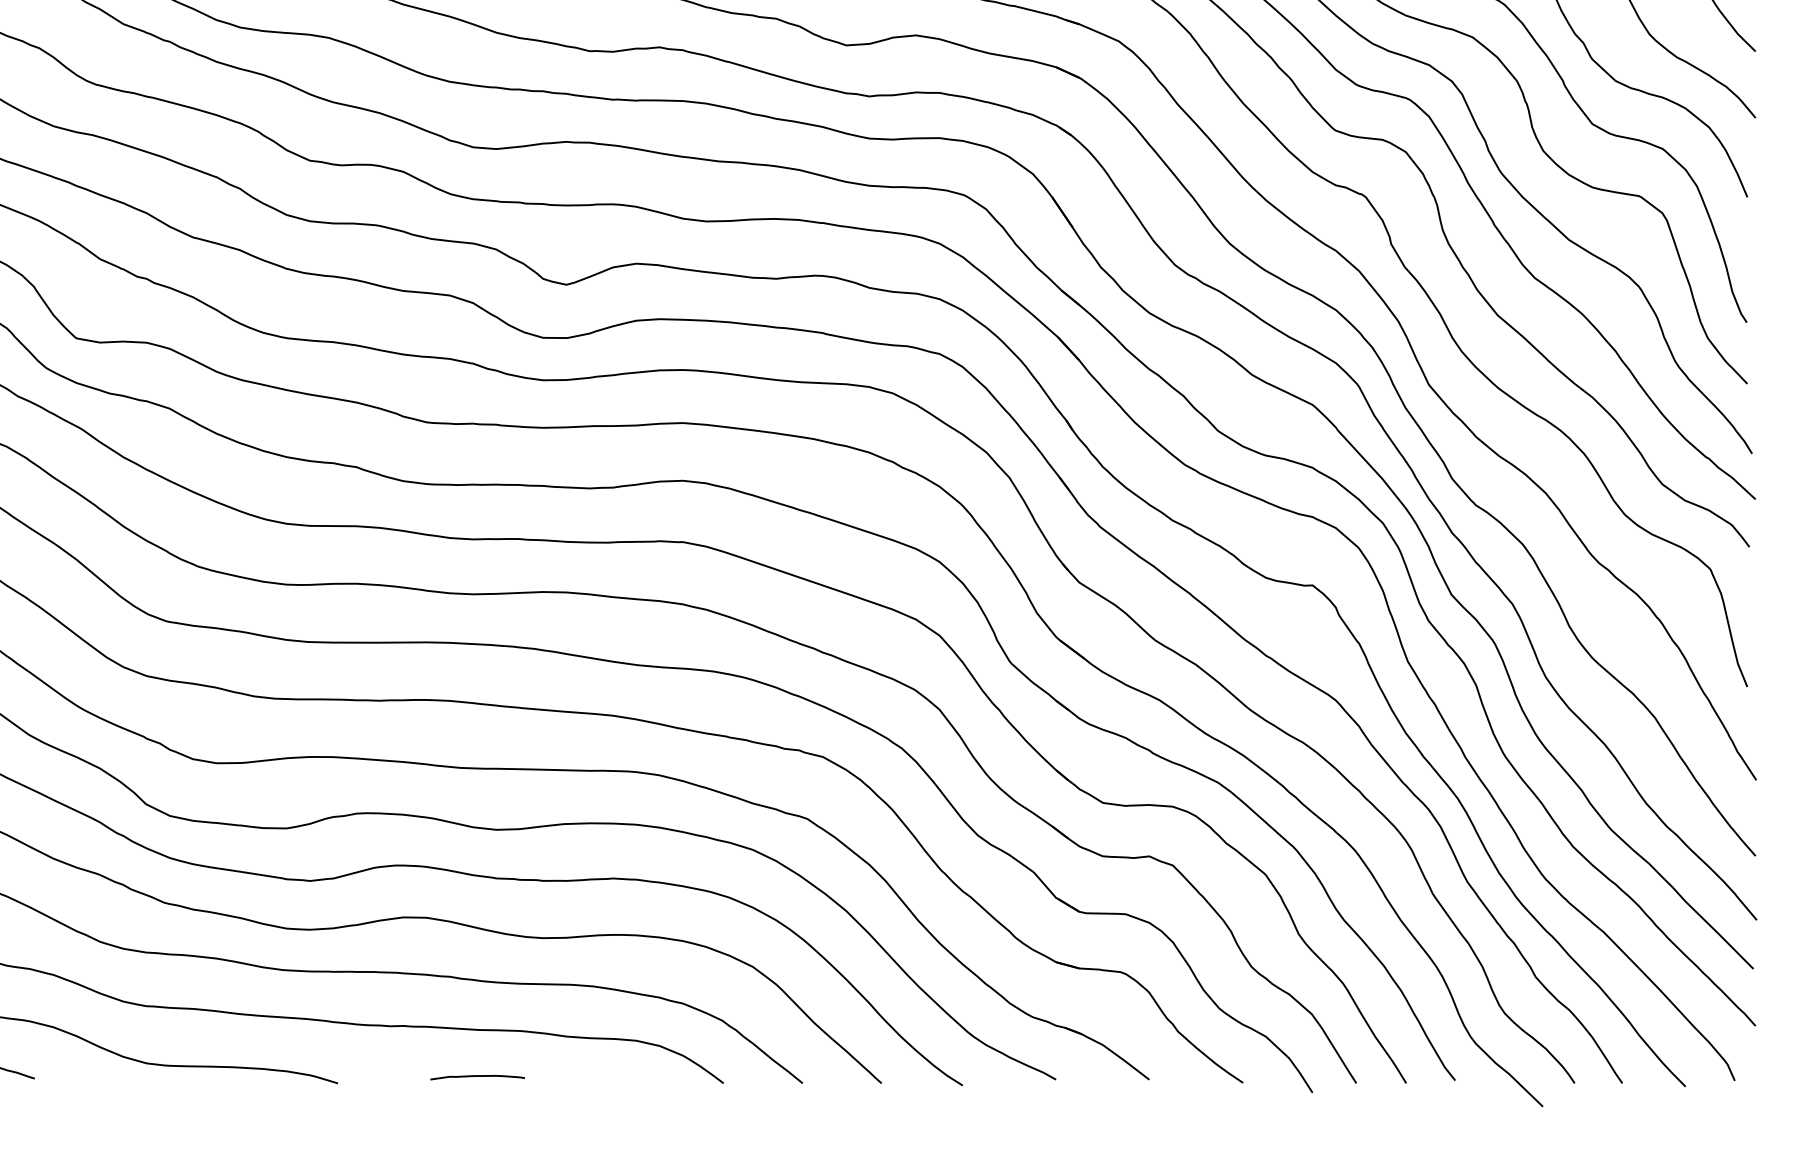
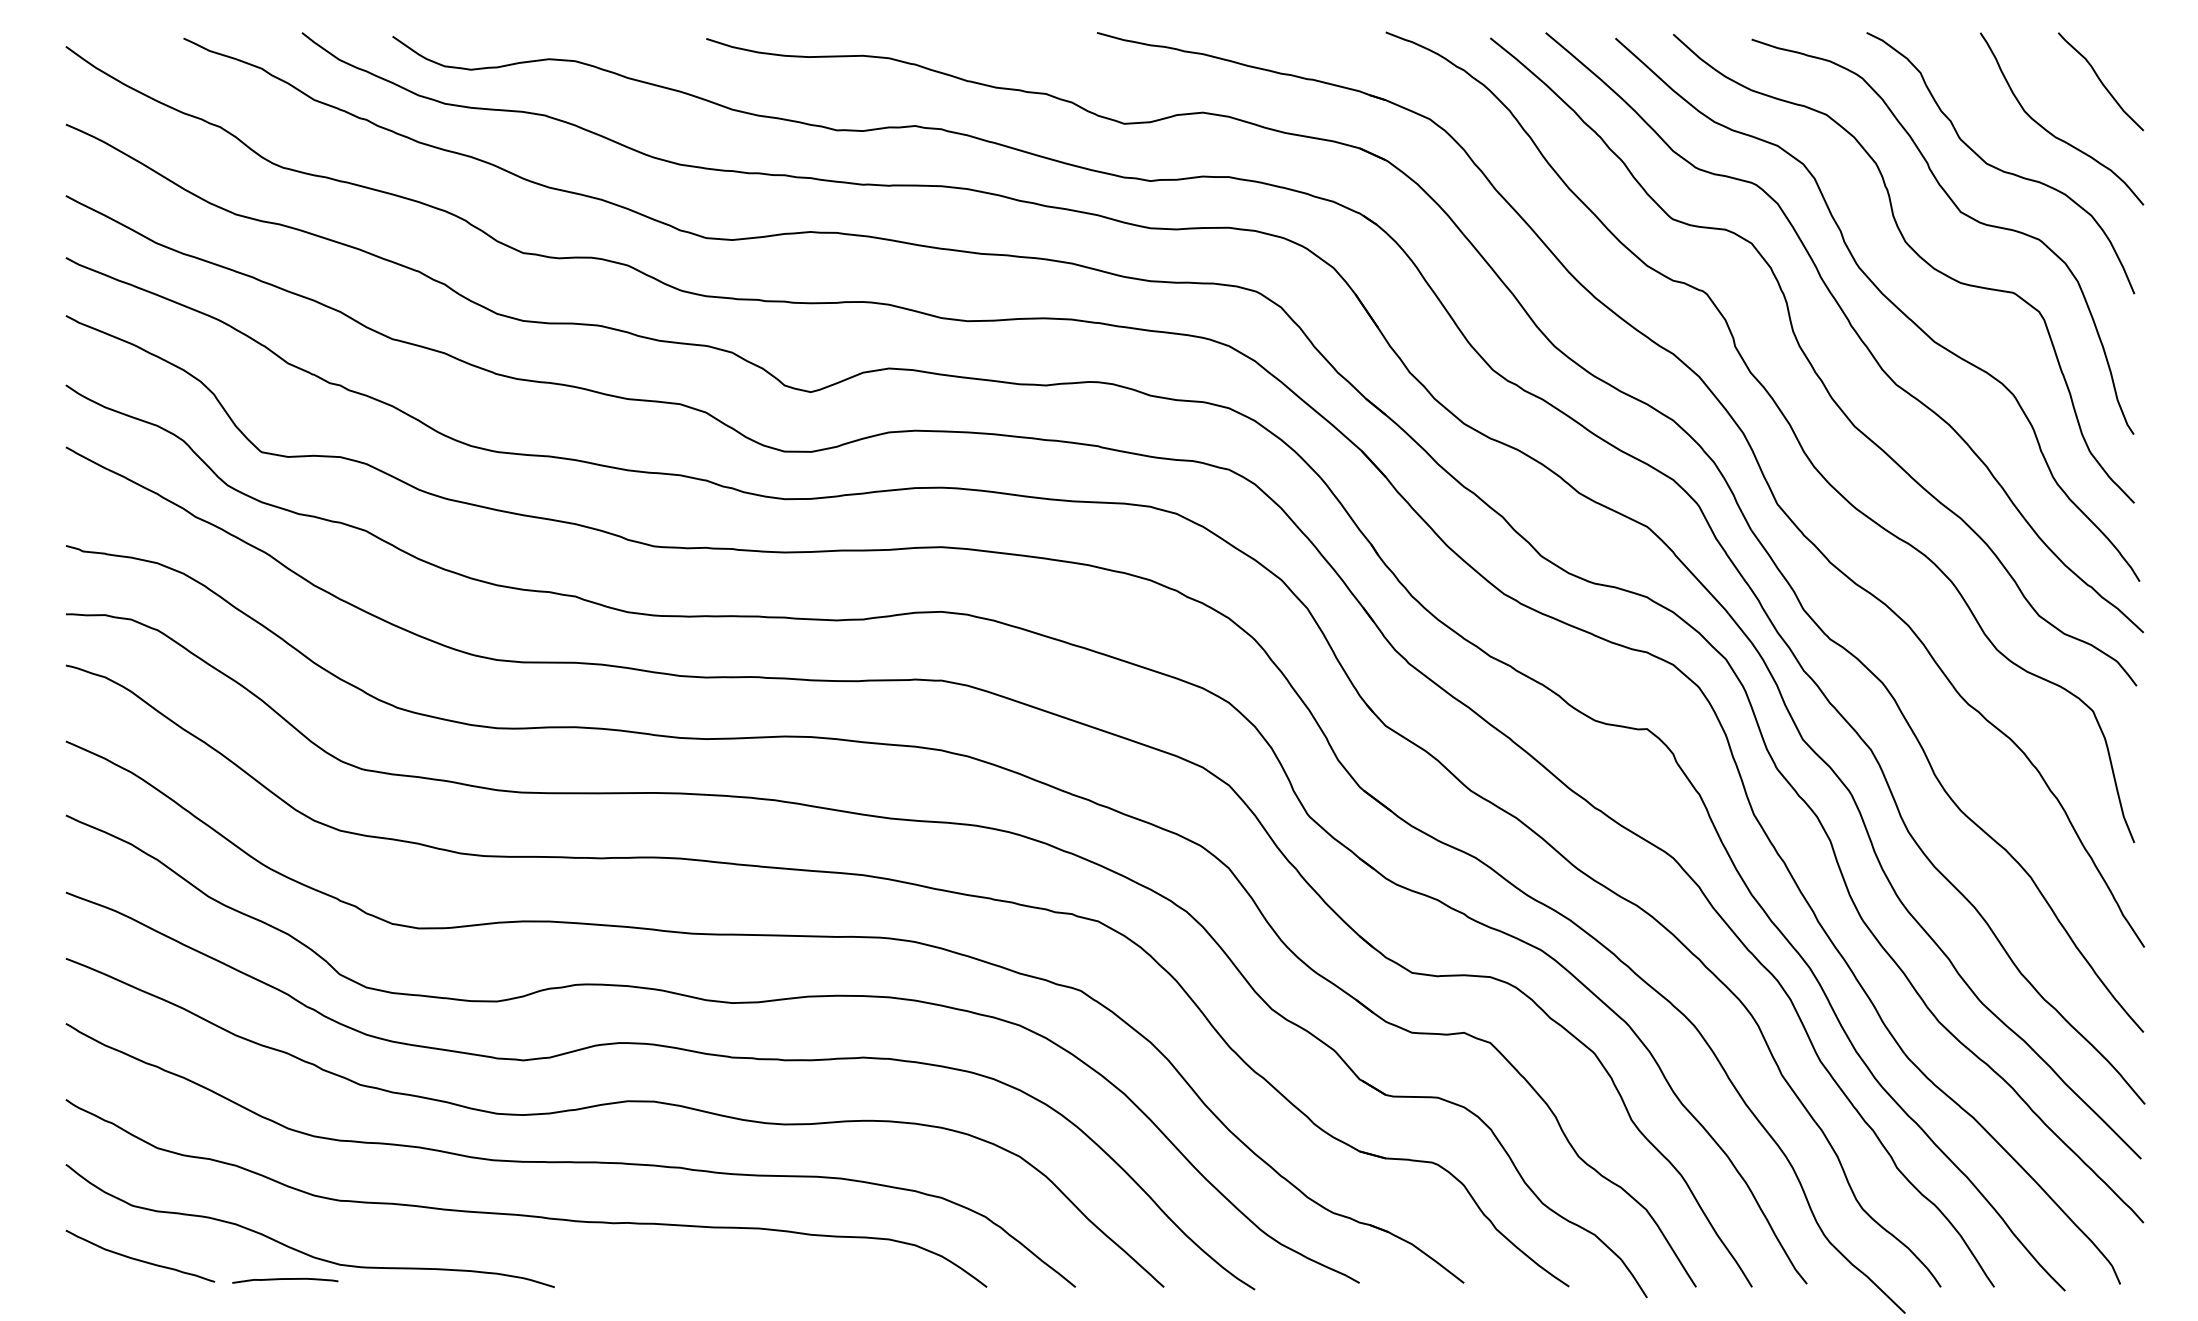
curve: (477, 1076) -> (285, 1279), moved

